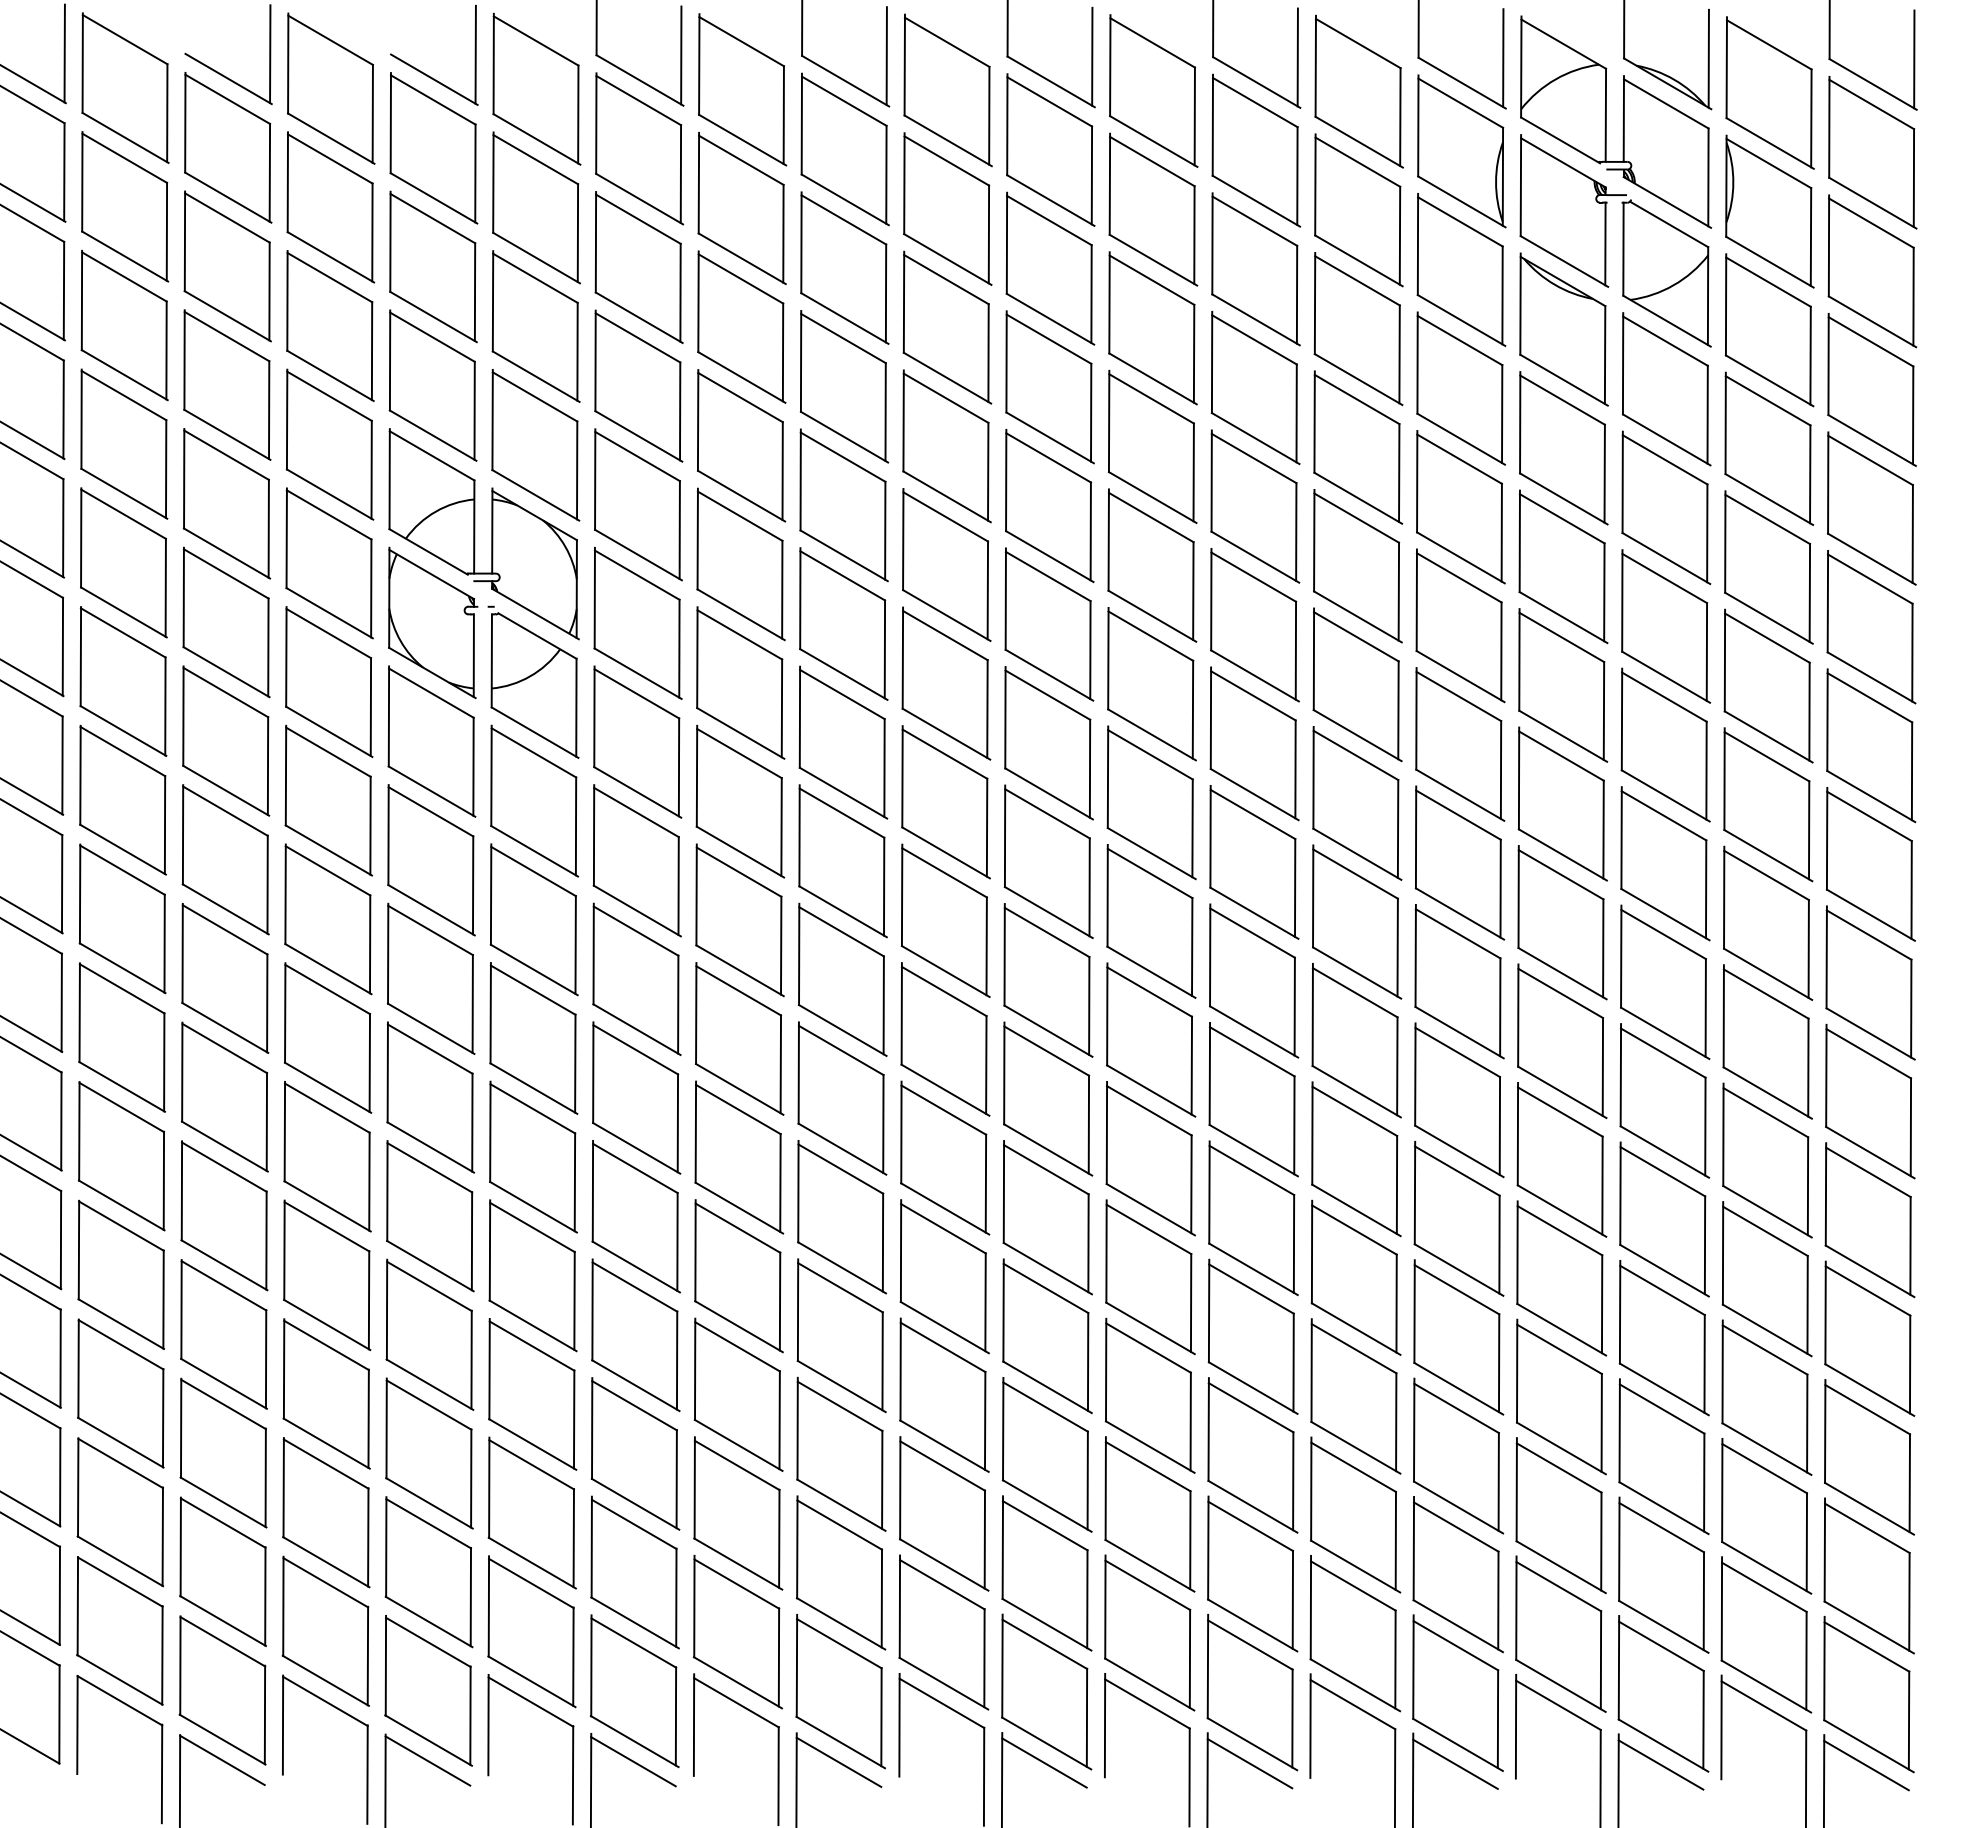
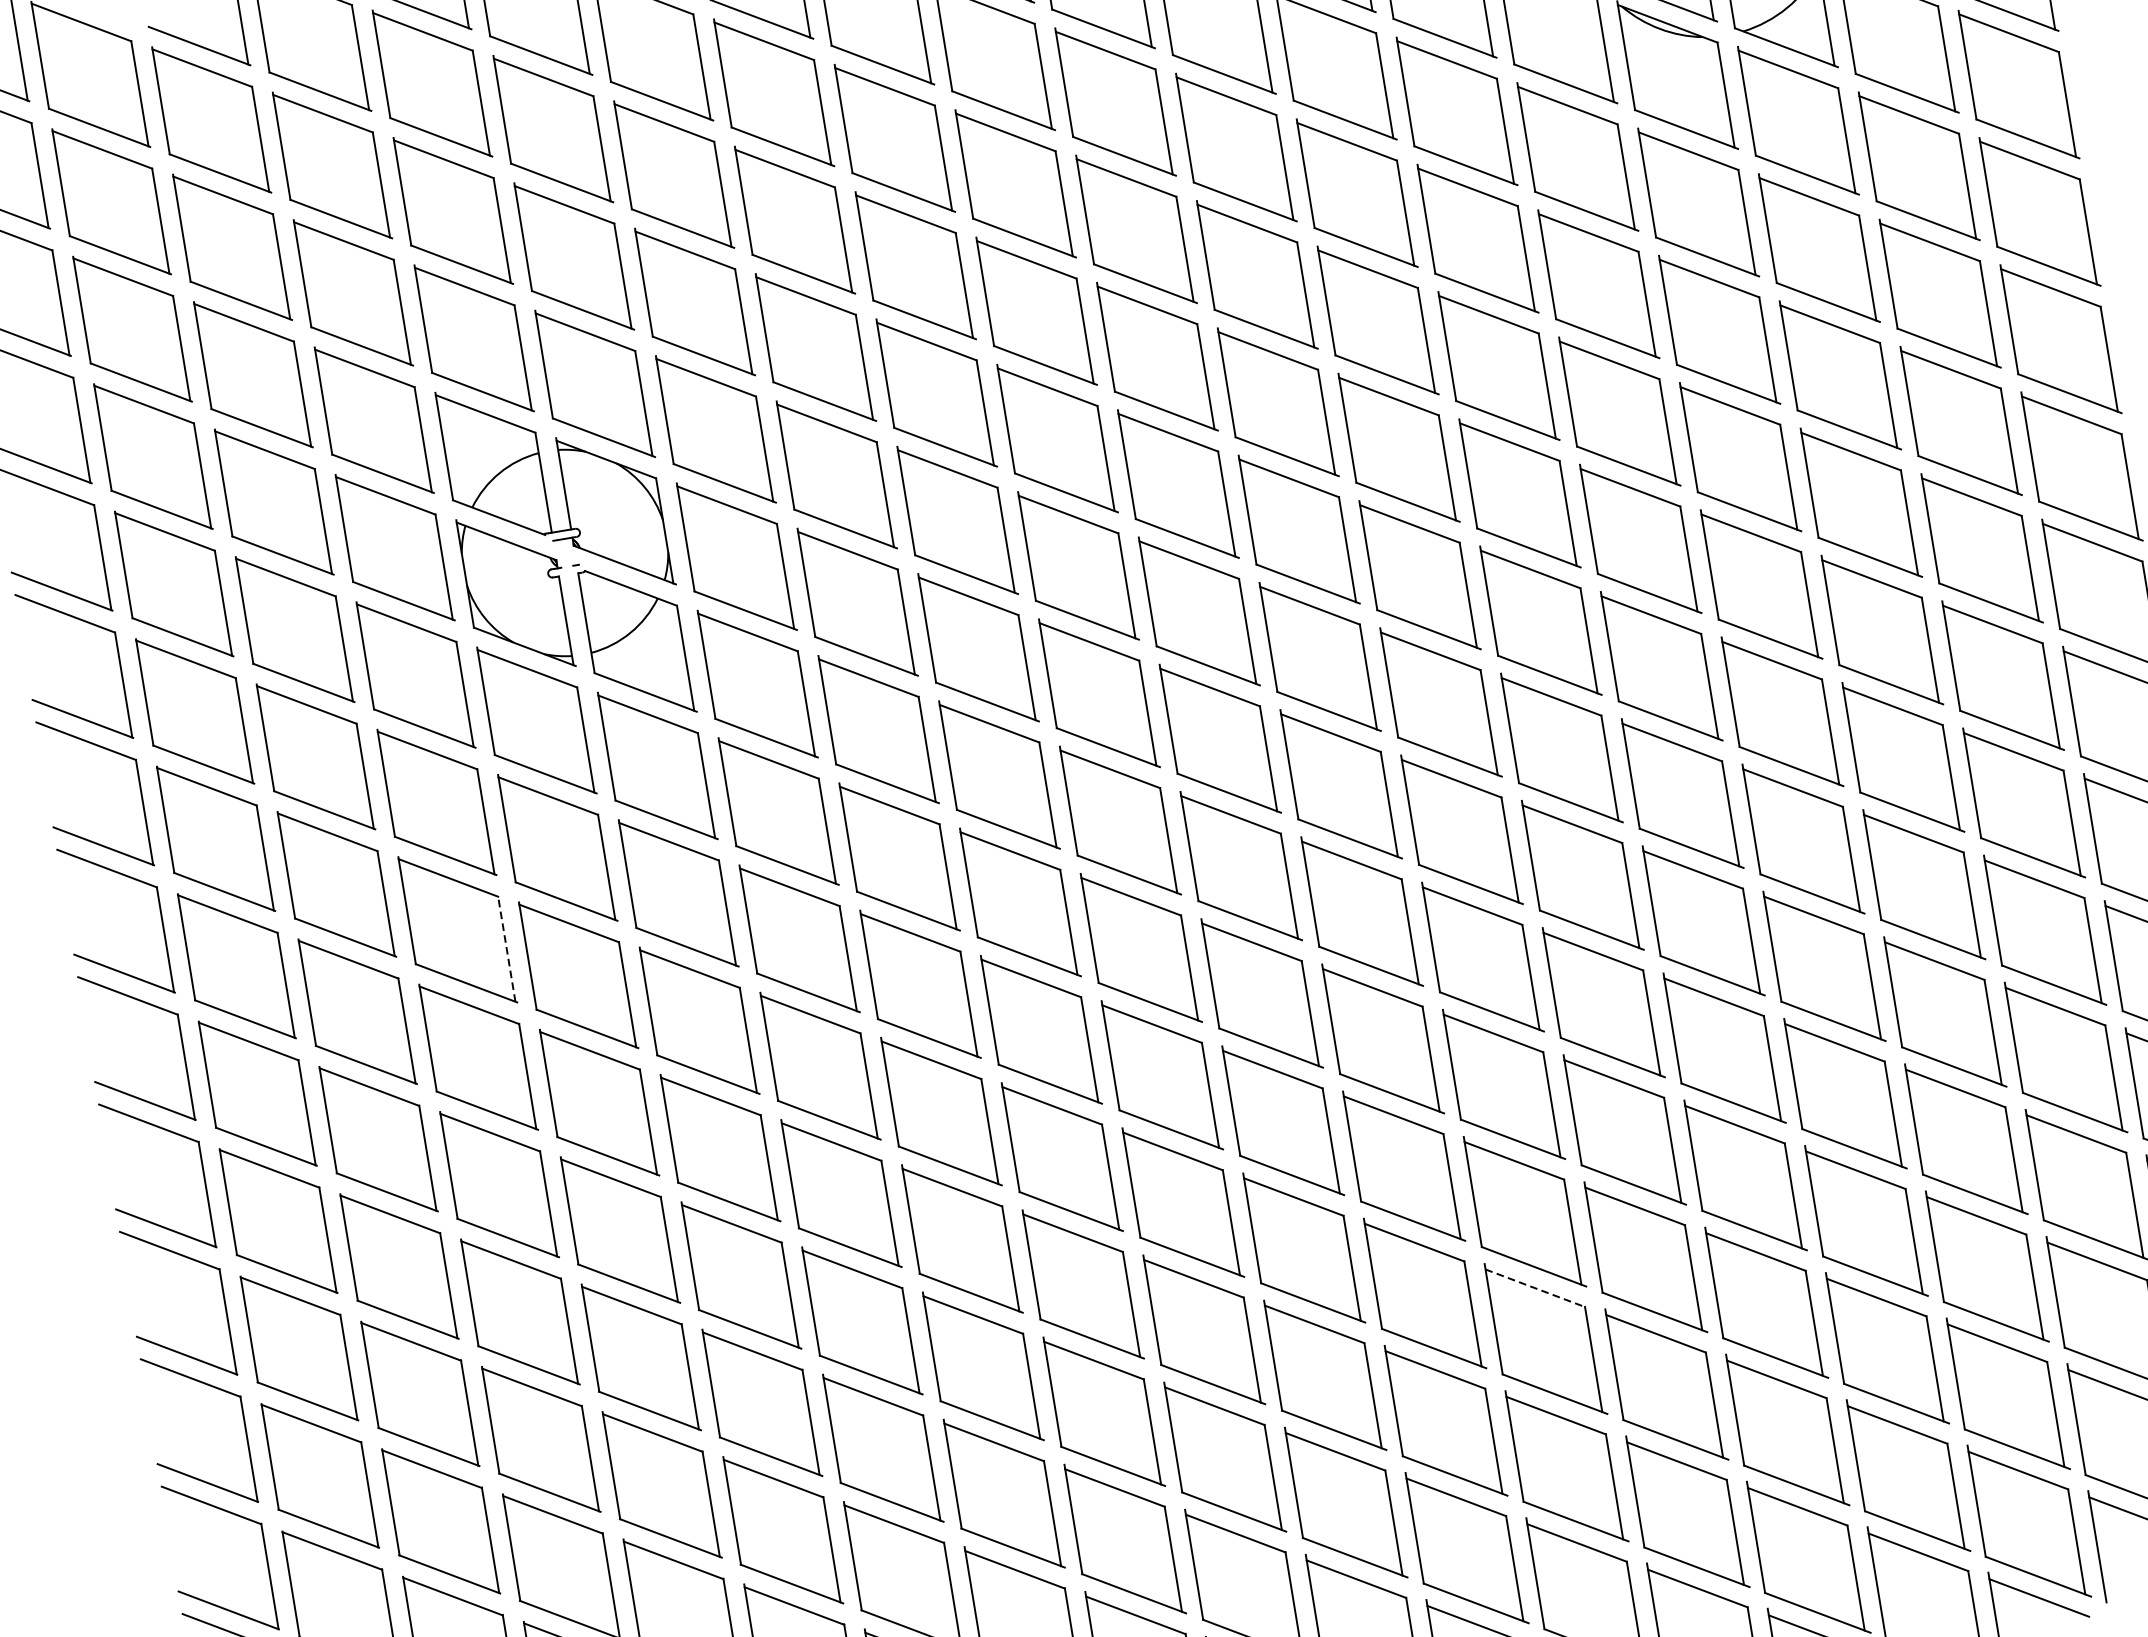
line: (370, 944) -> (507, 949), solid -> dashed
line: (1251, 1407) -> (1535, 1287), solid -> dashed

